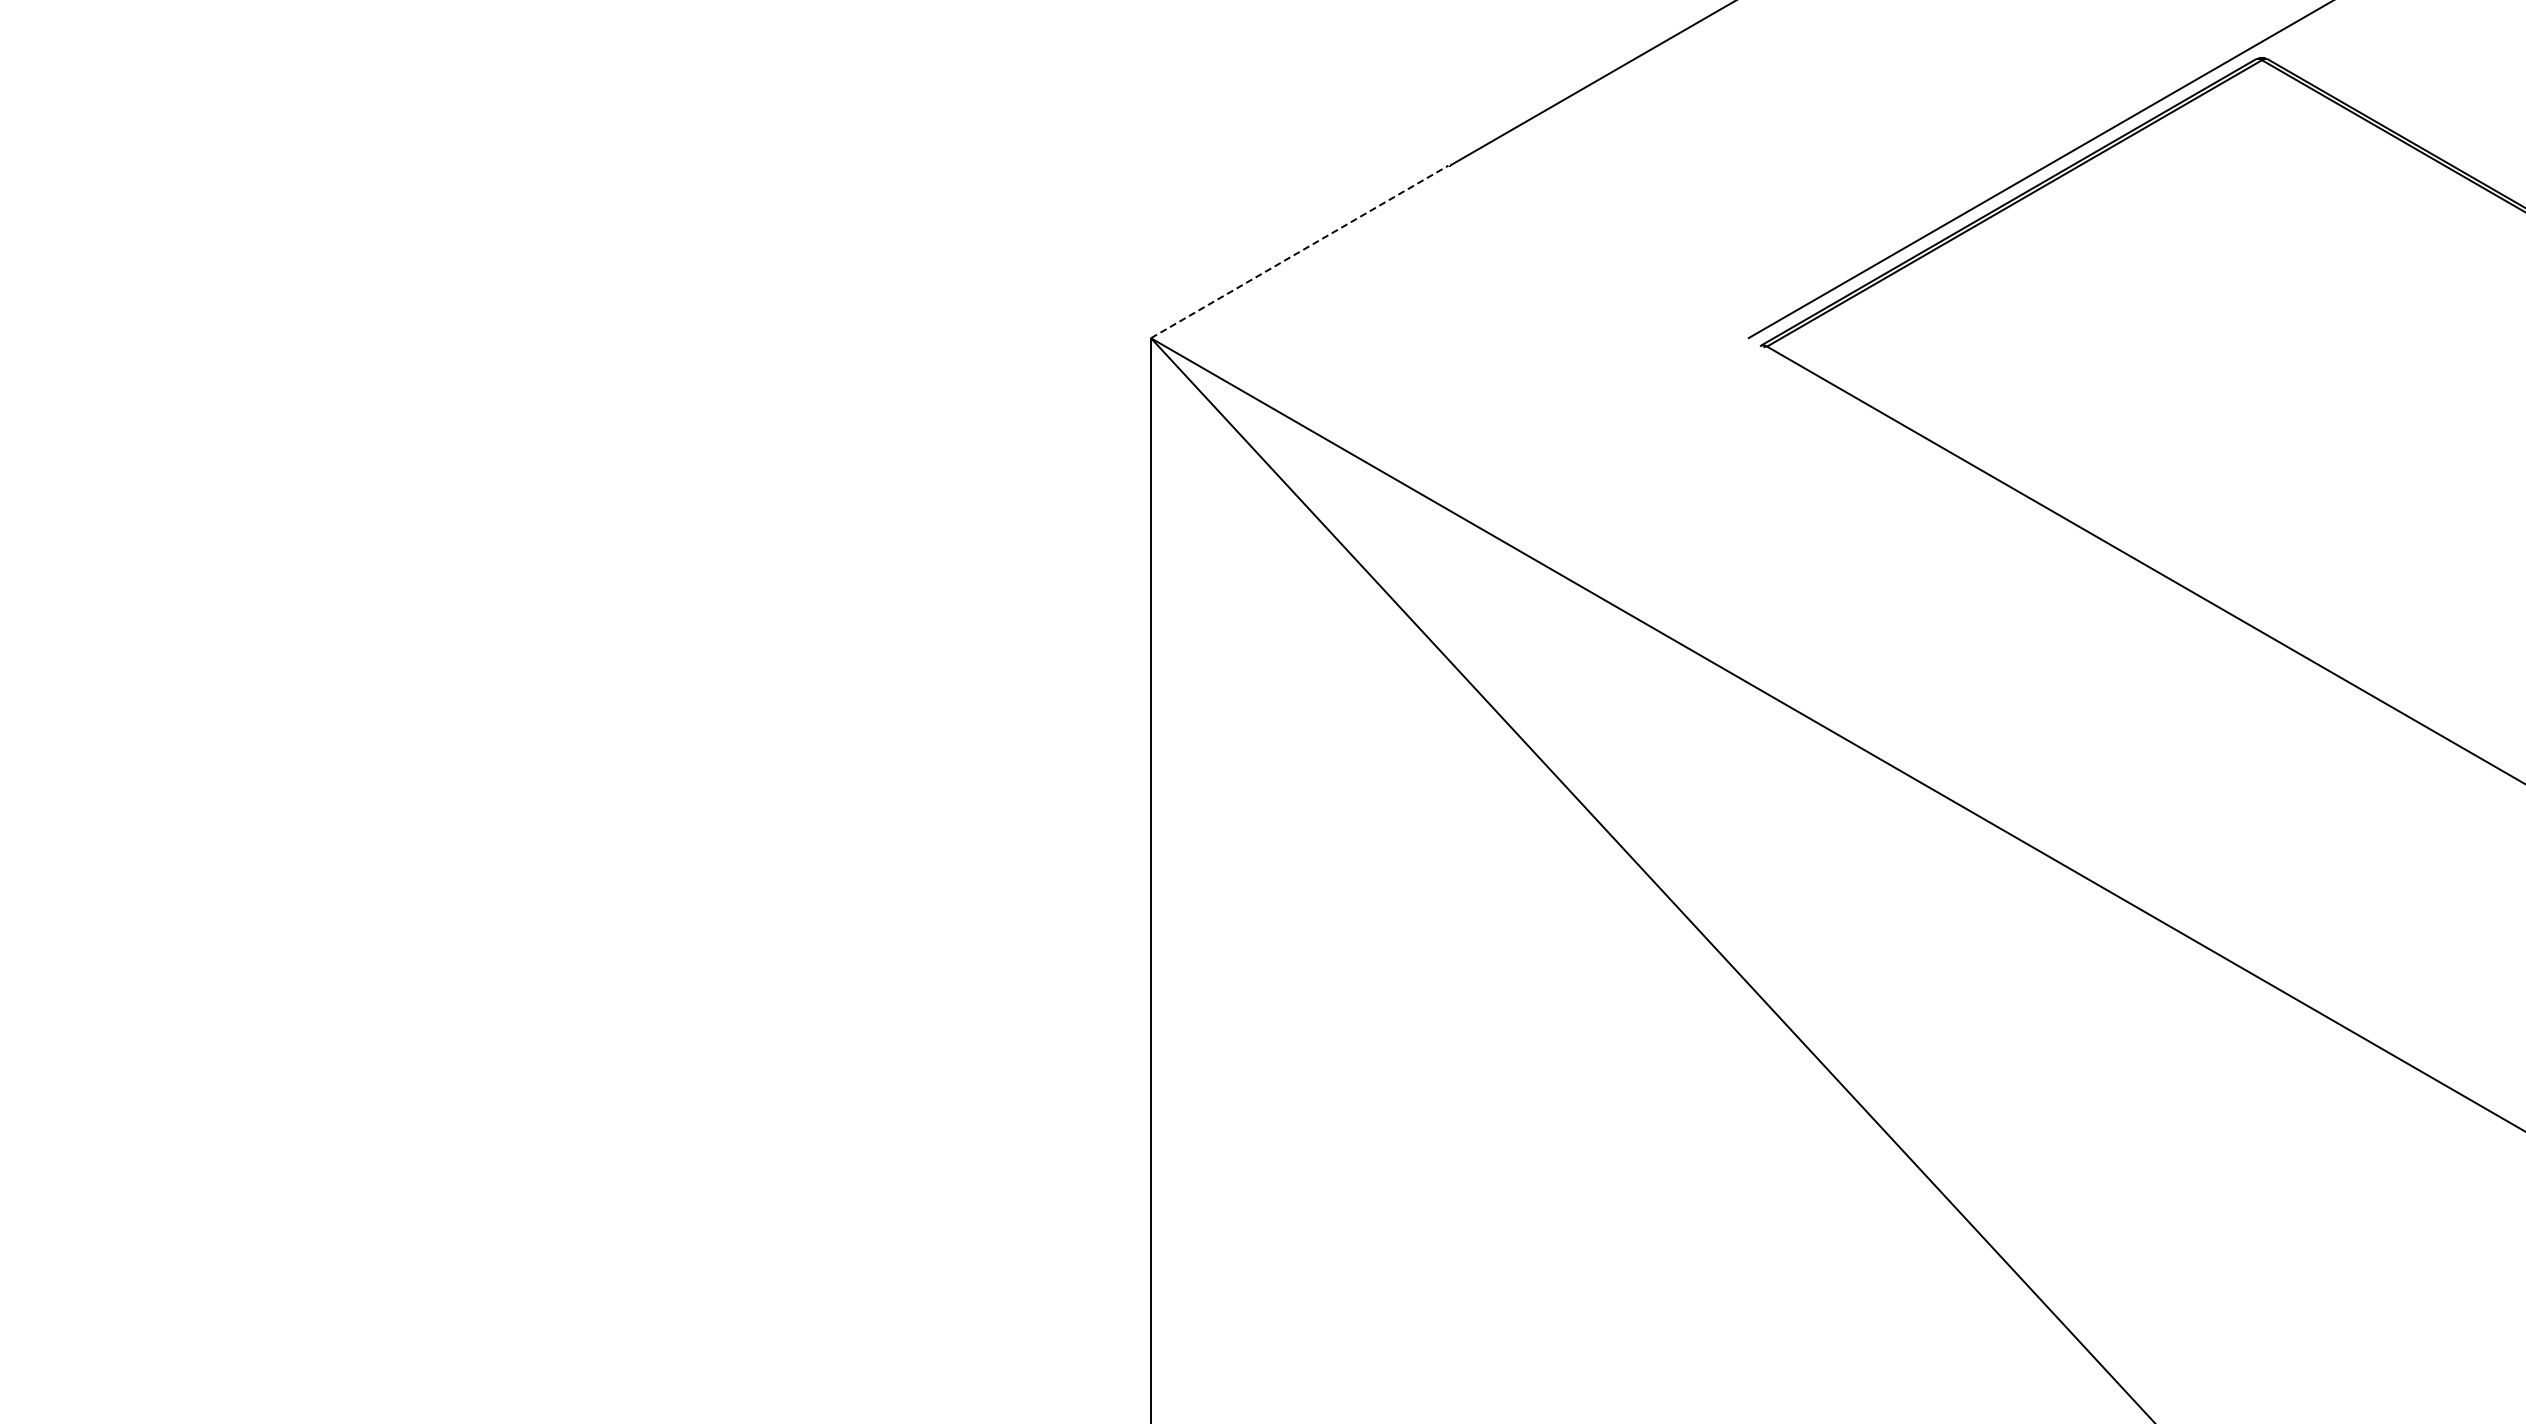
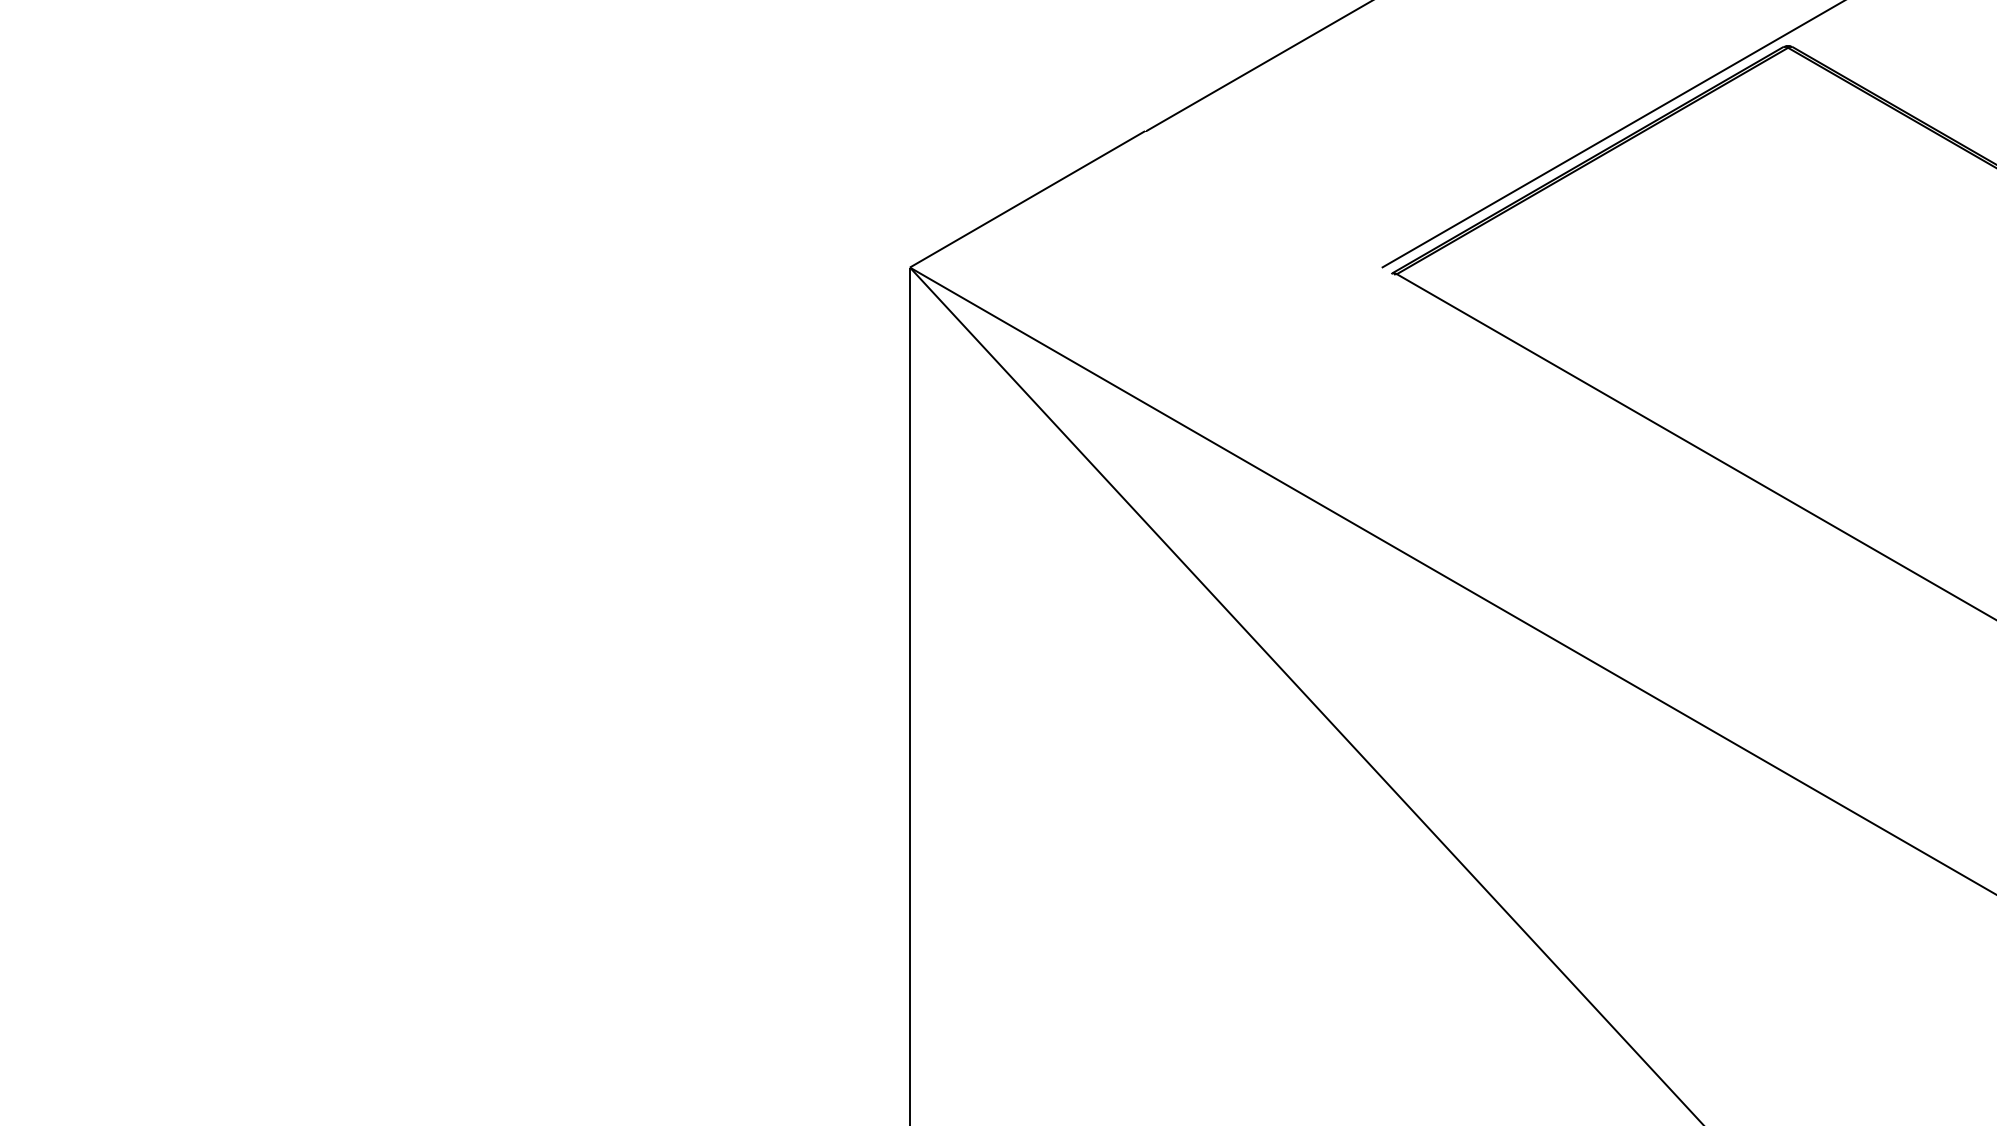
line: (1299, 251) -> (1027, 199), dashed -> solid

